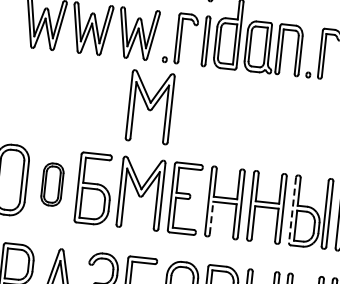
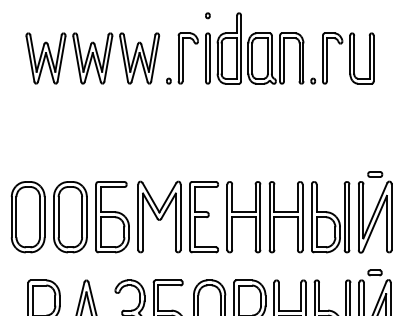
part: (150, 106) -> (159, 129), removed
part: (52, 184) -> (70, 217), size x1.67
line: (292, 210) -> (311, 217), dashed -> solid
line: (211, 217) -> (232, 233), dashed -> solid

